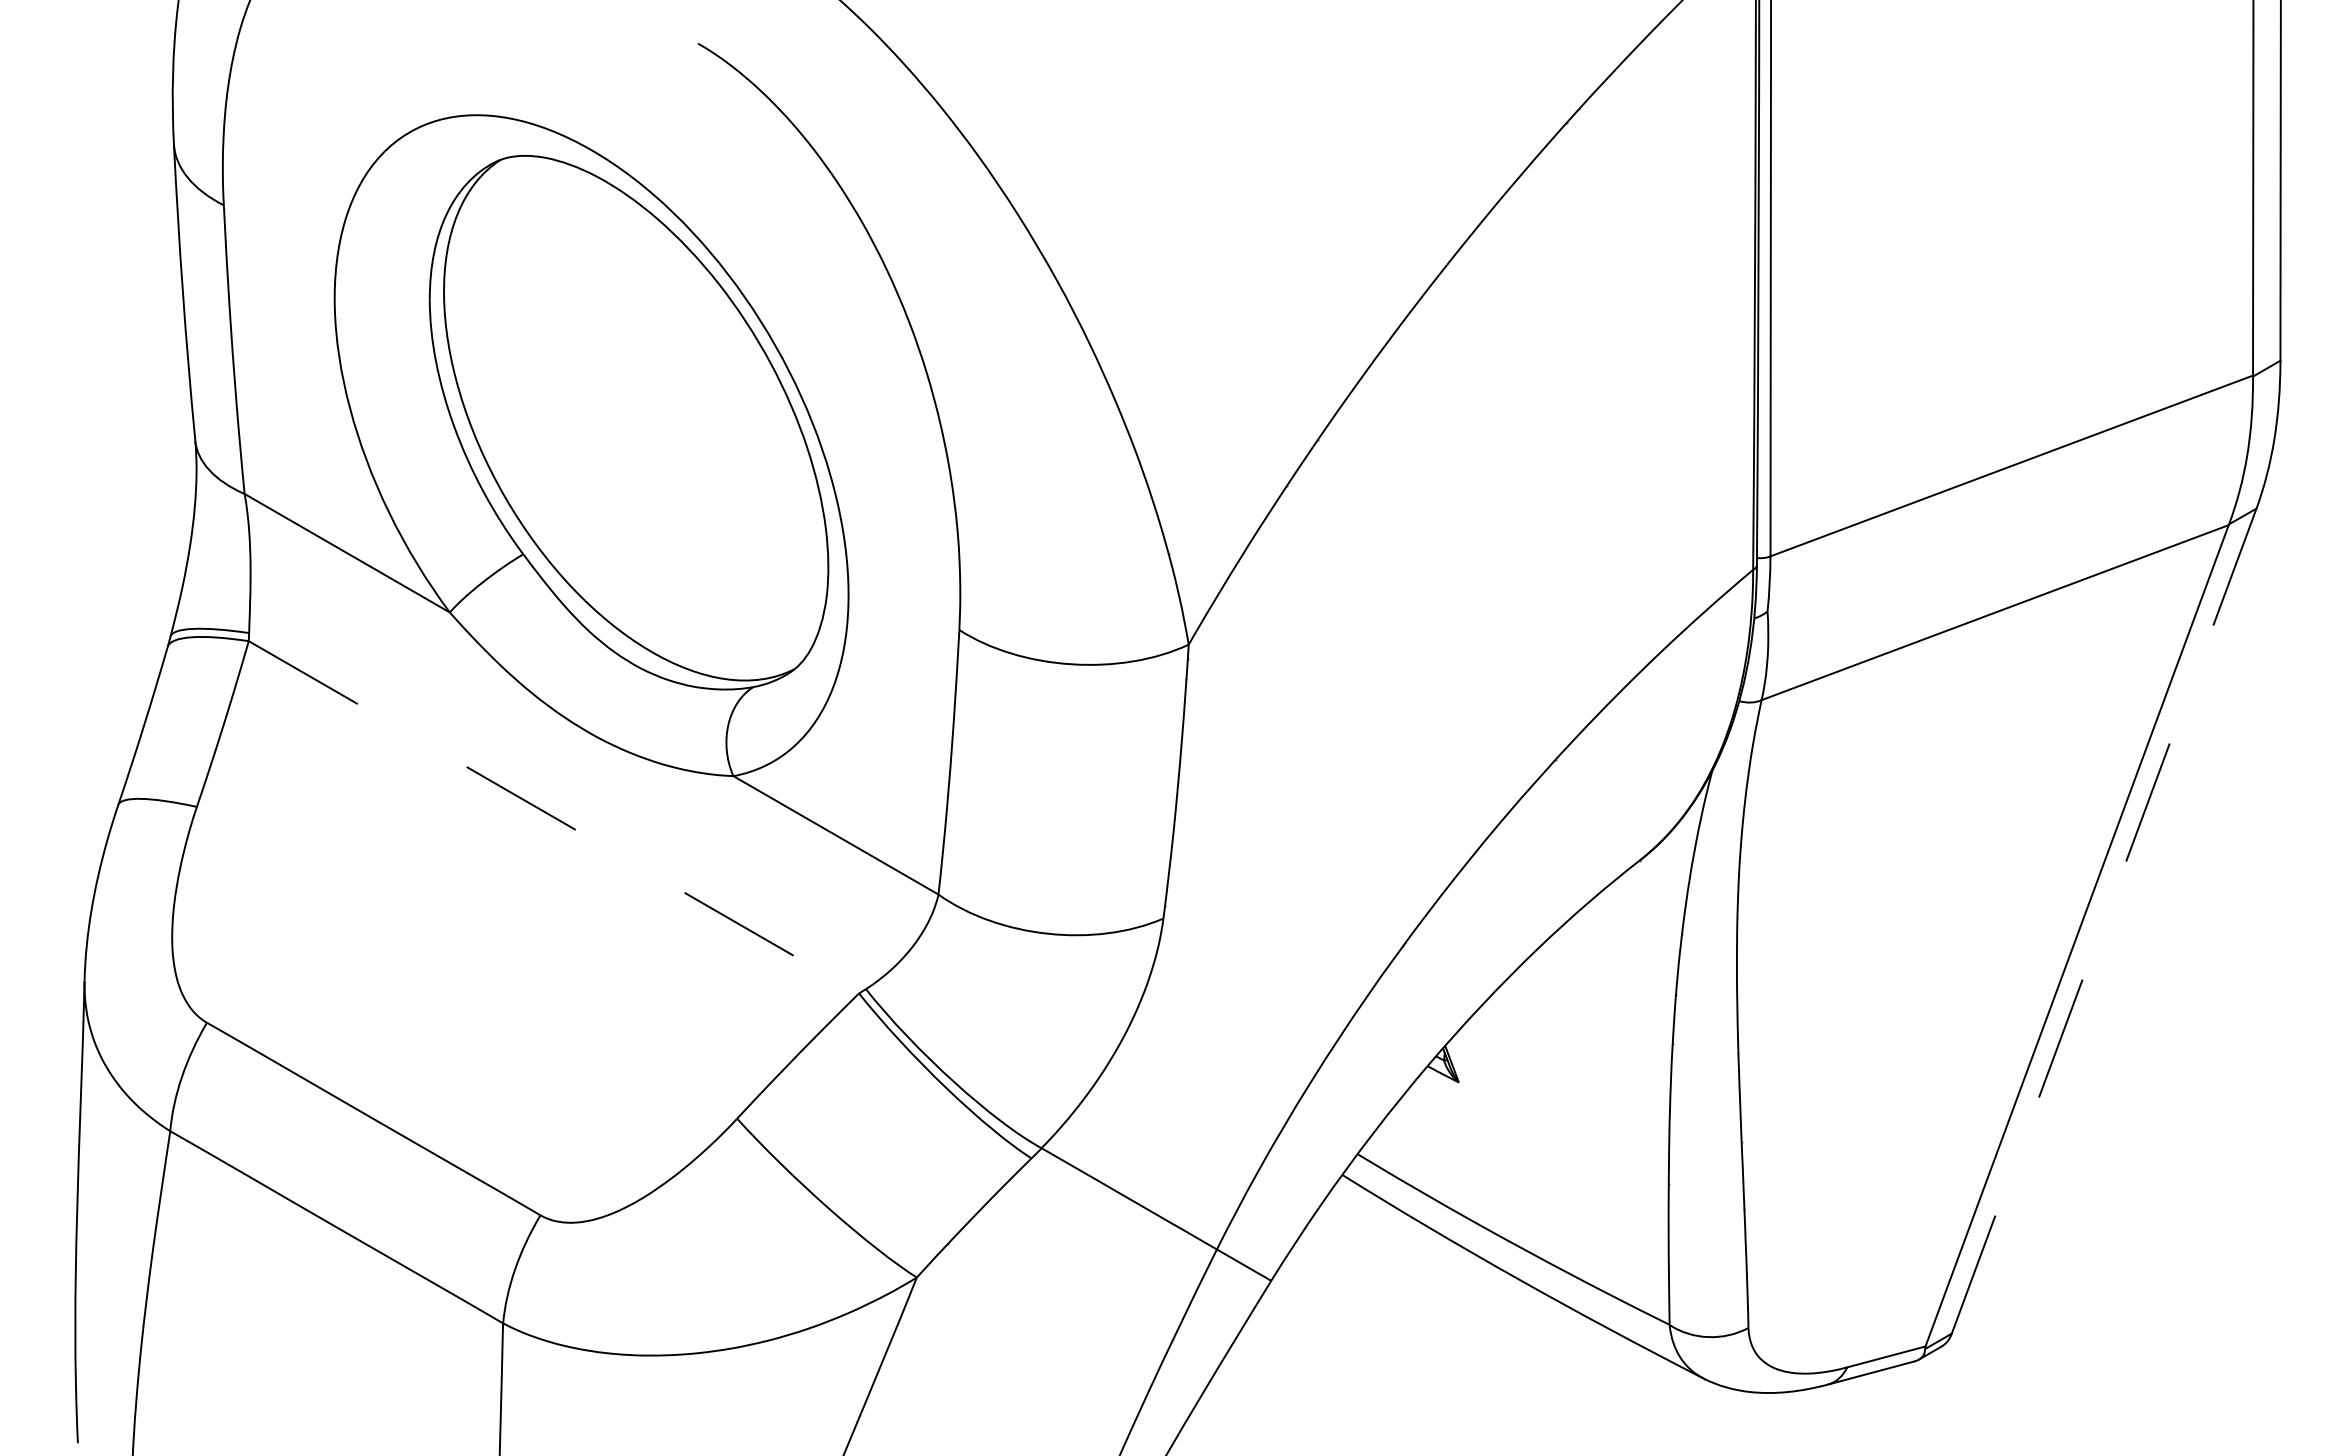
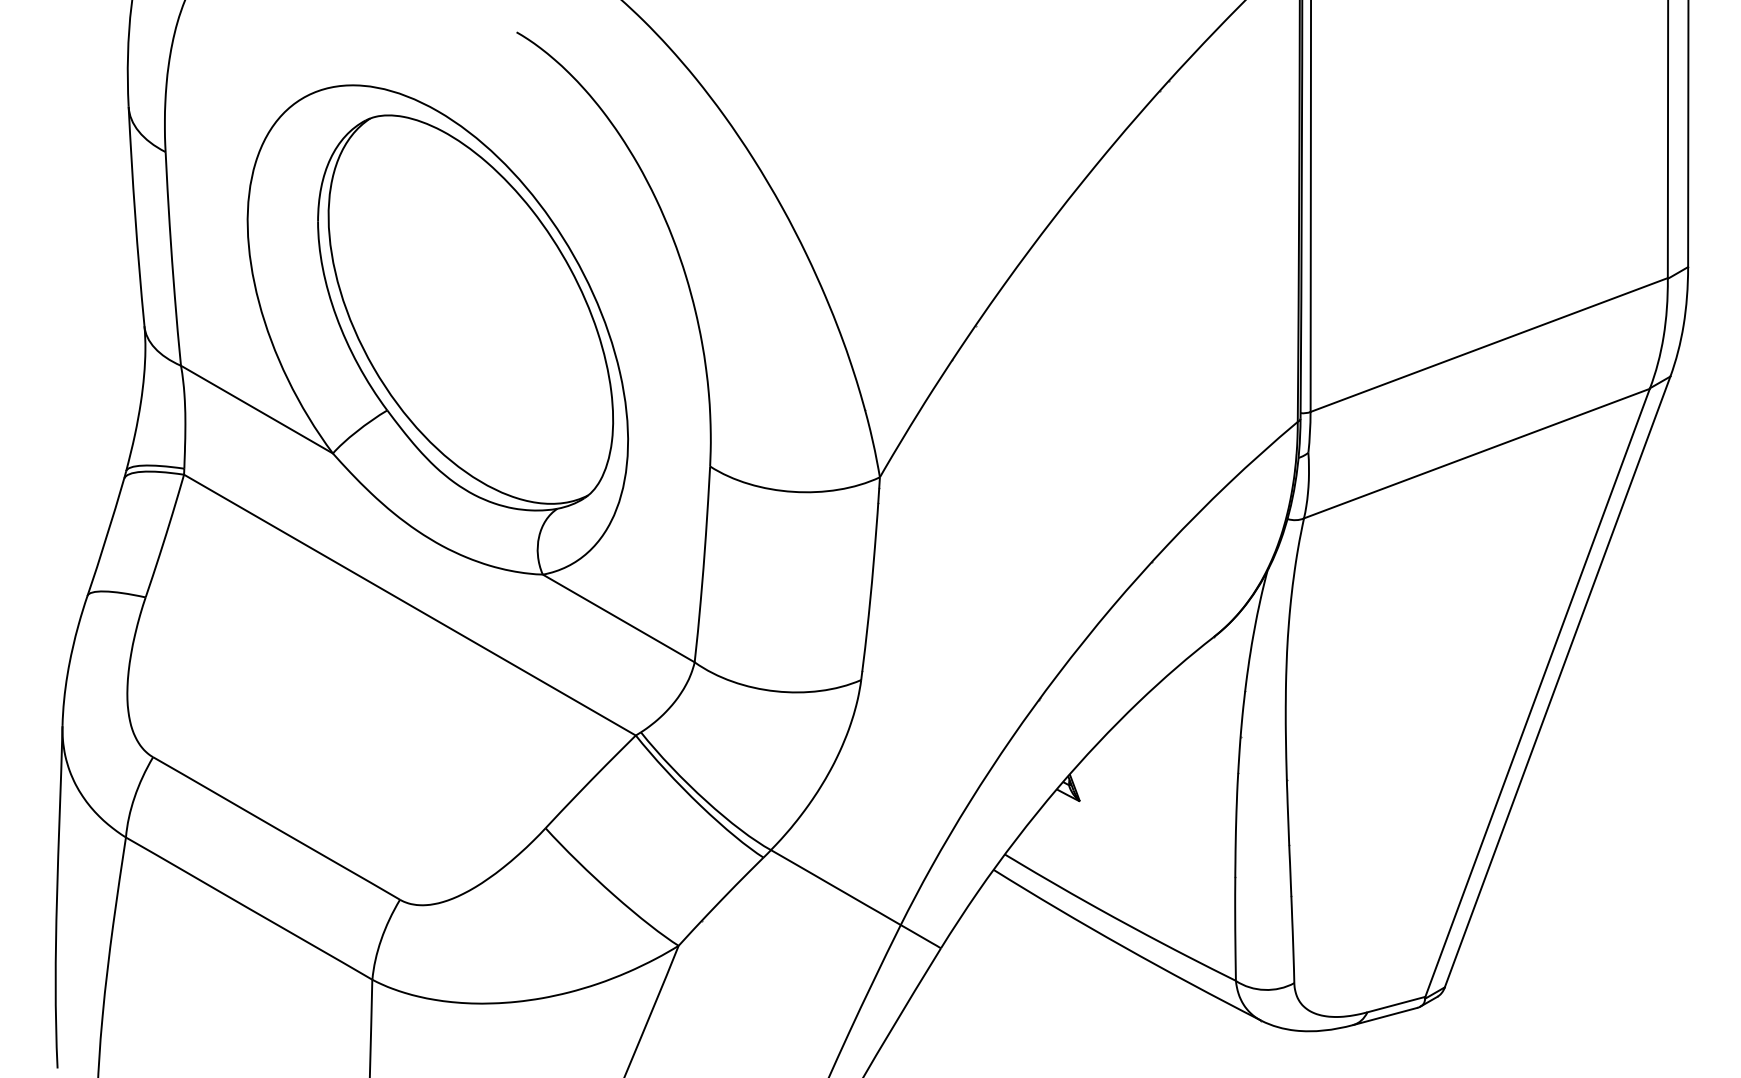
line: (553, 817) -> (409, 605), dashed -> solid
line: (2103, 920) -> (1557, 681), dashed -> solid

